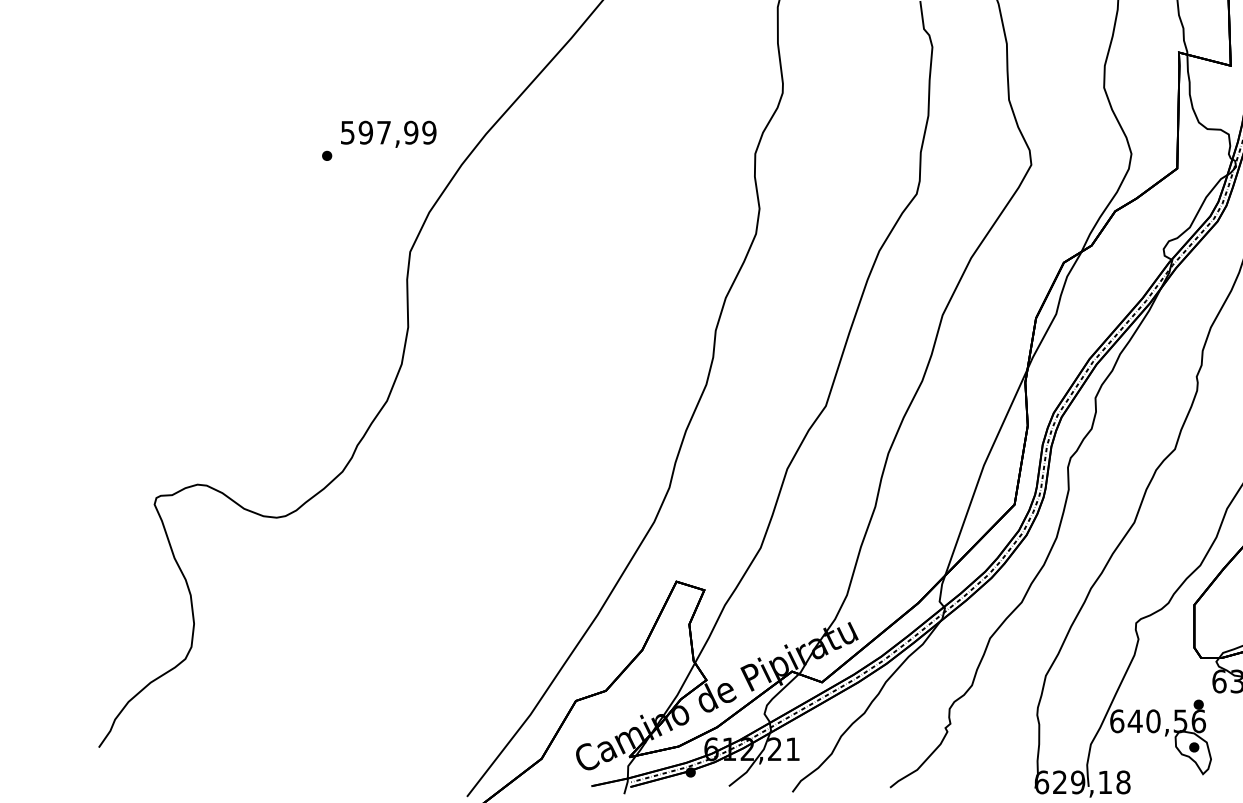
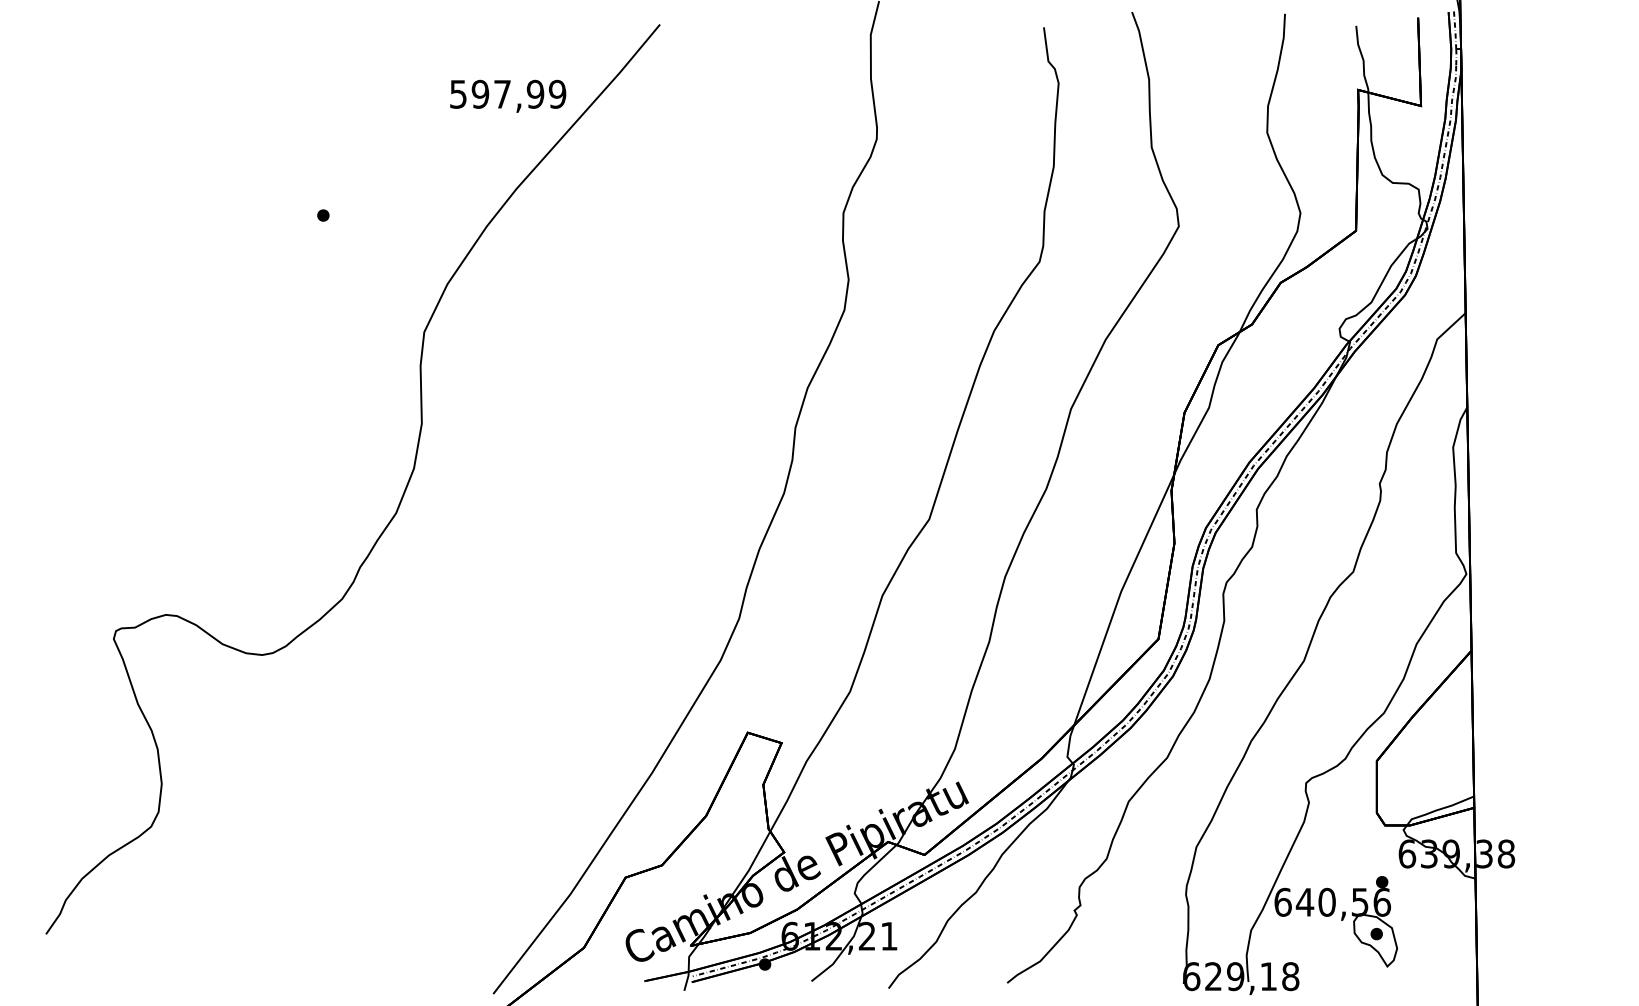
text: (388, 133) -> (508, 95), moved

